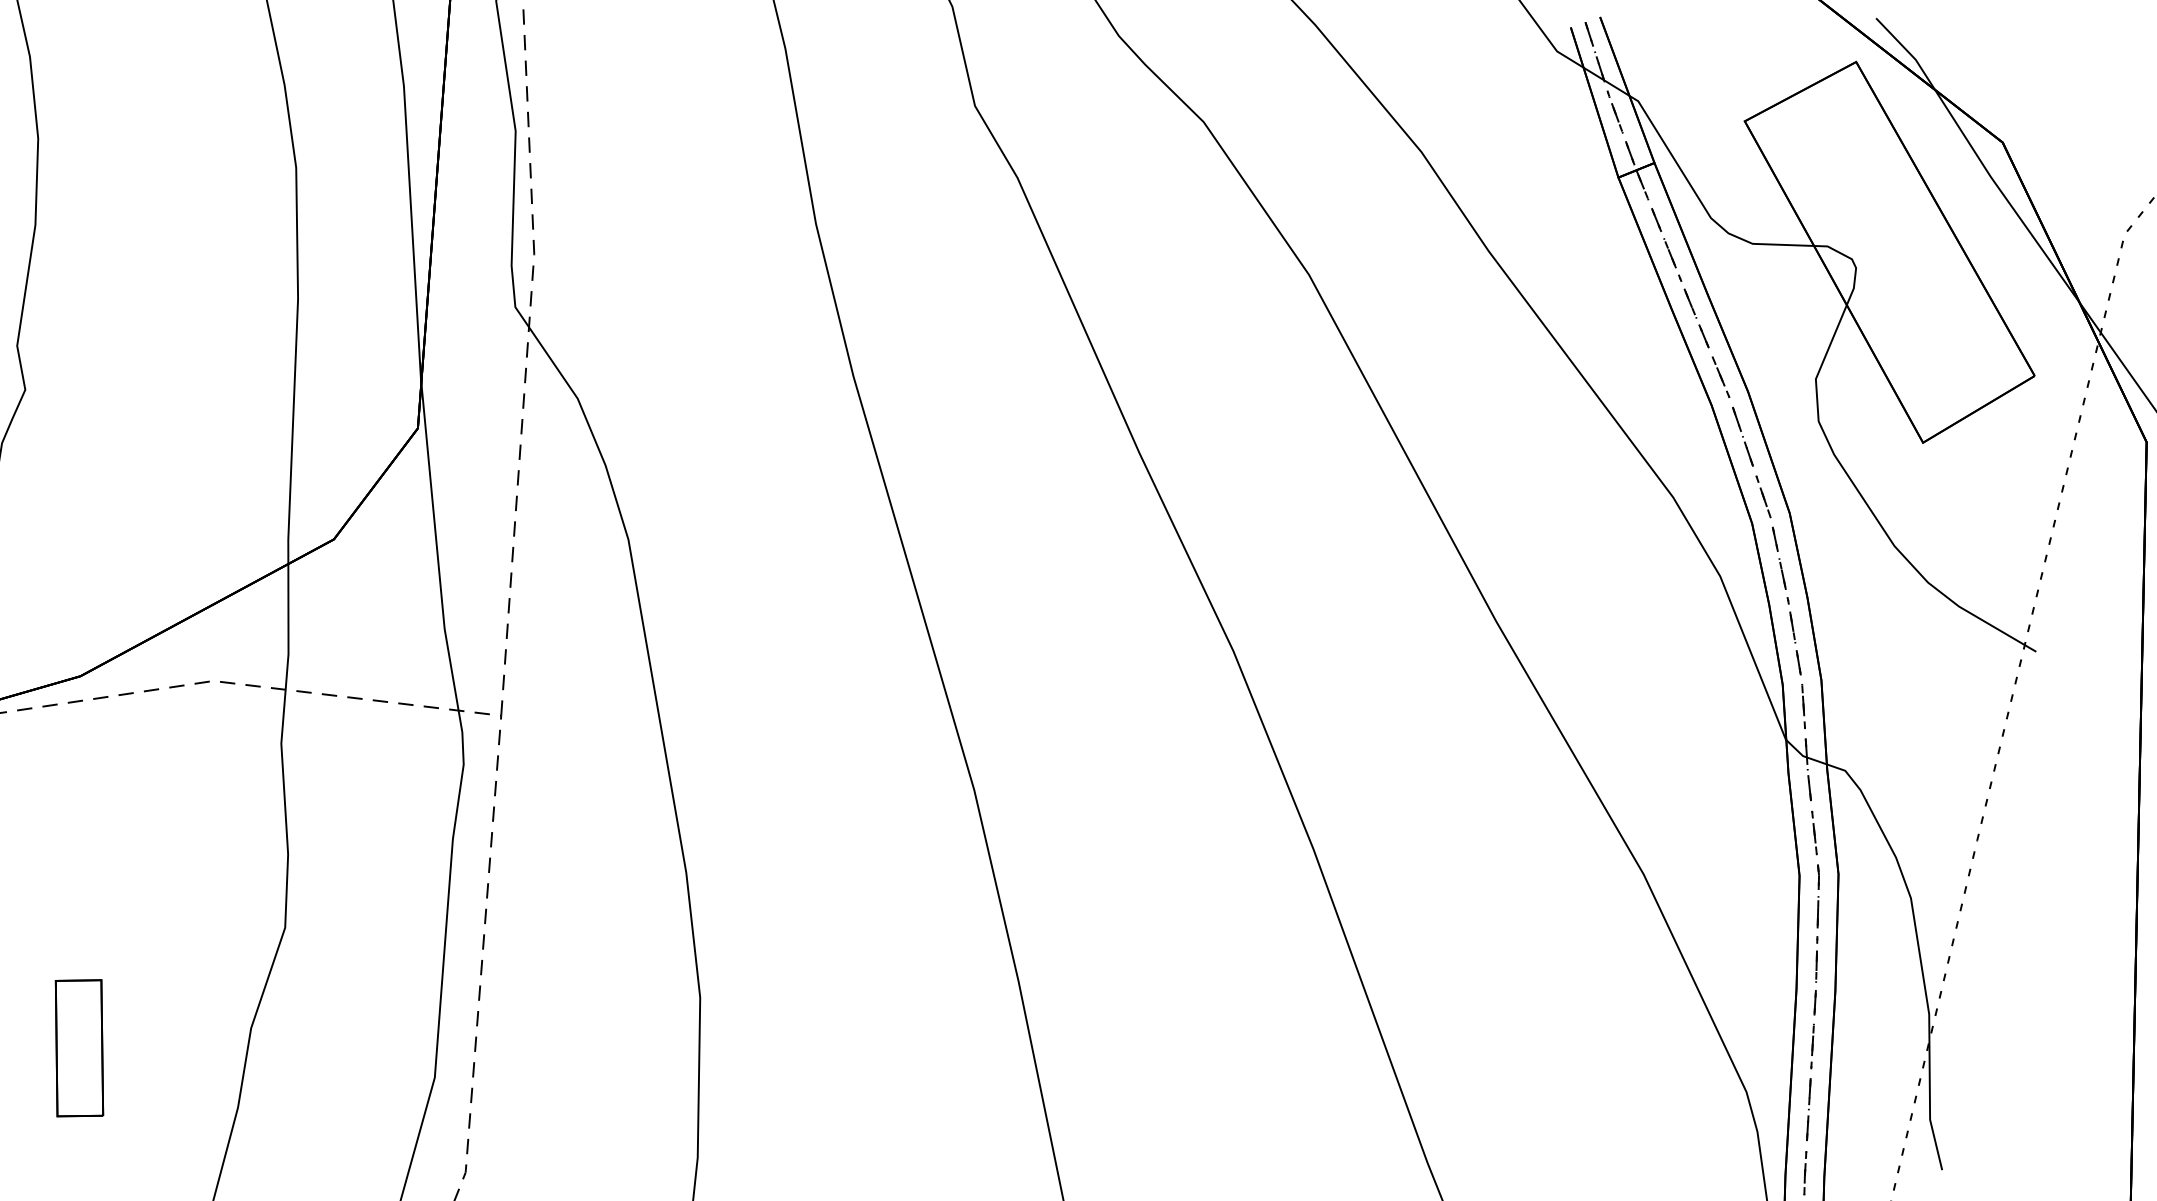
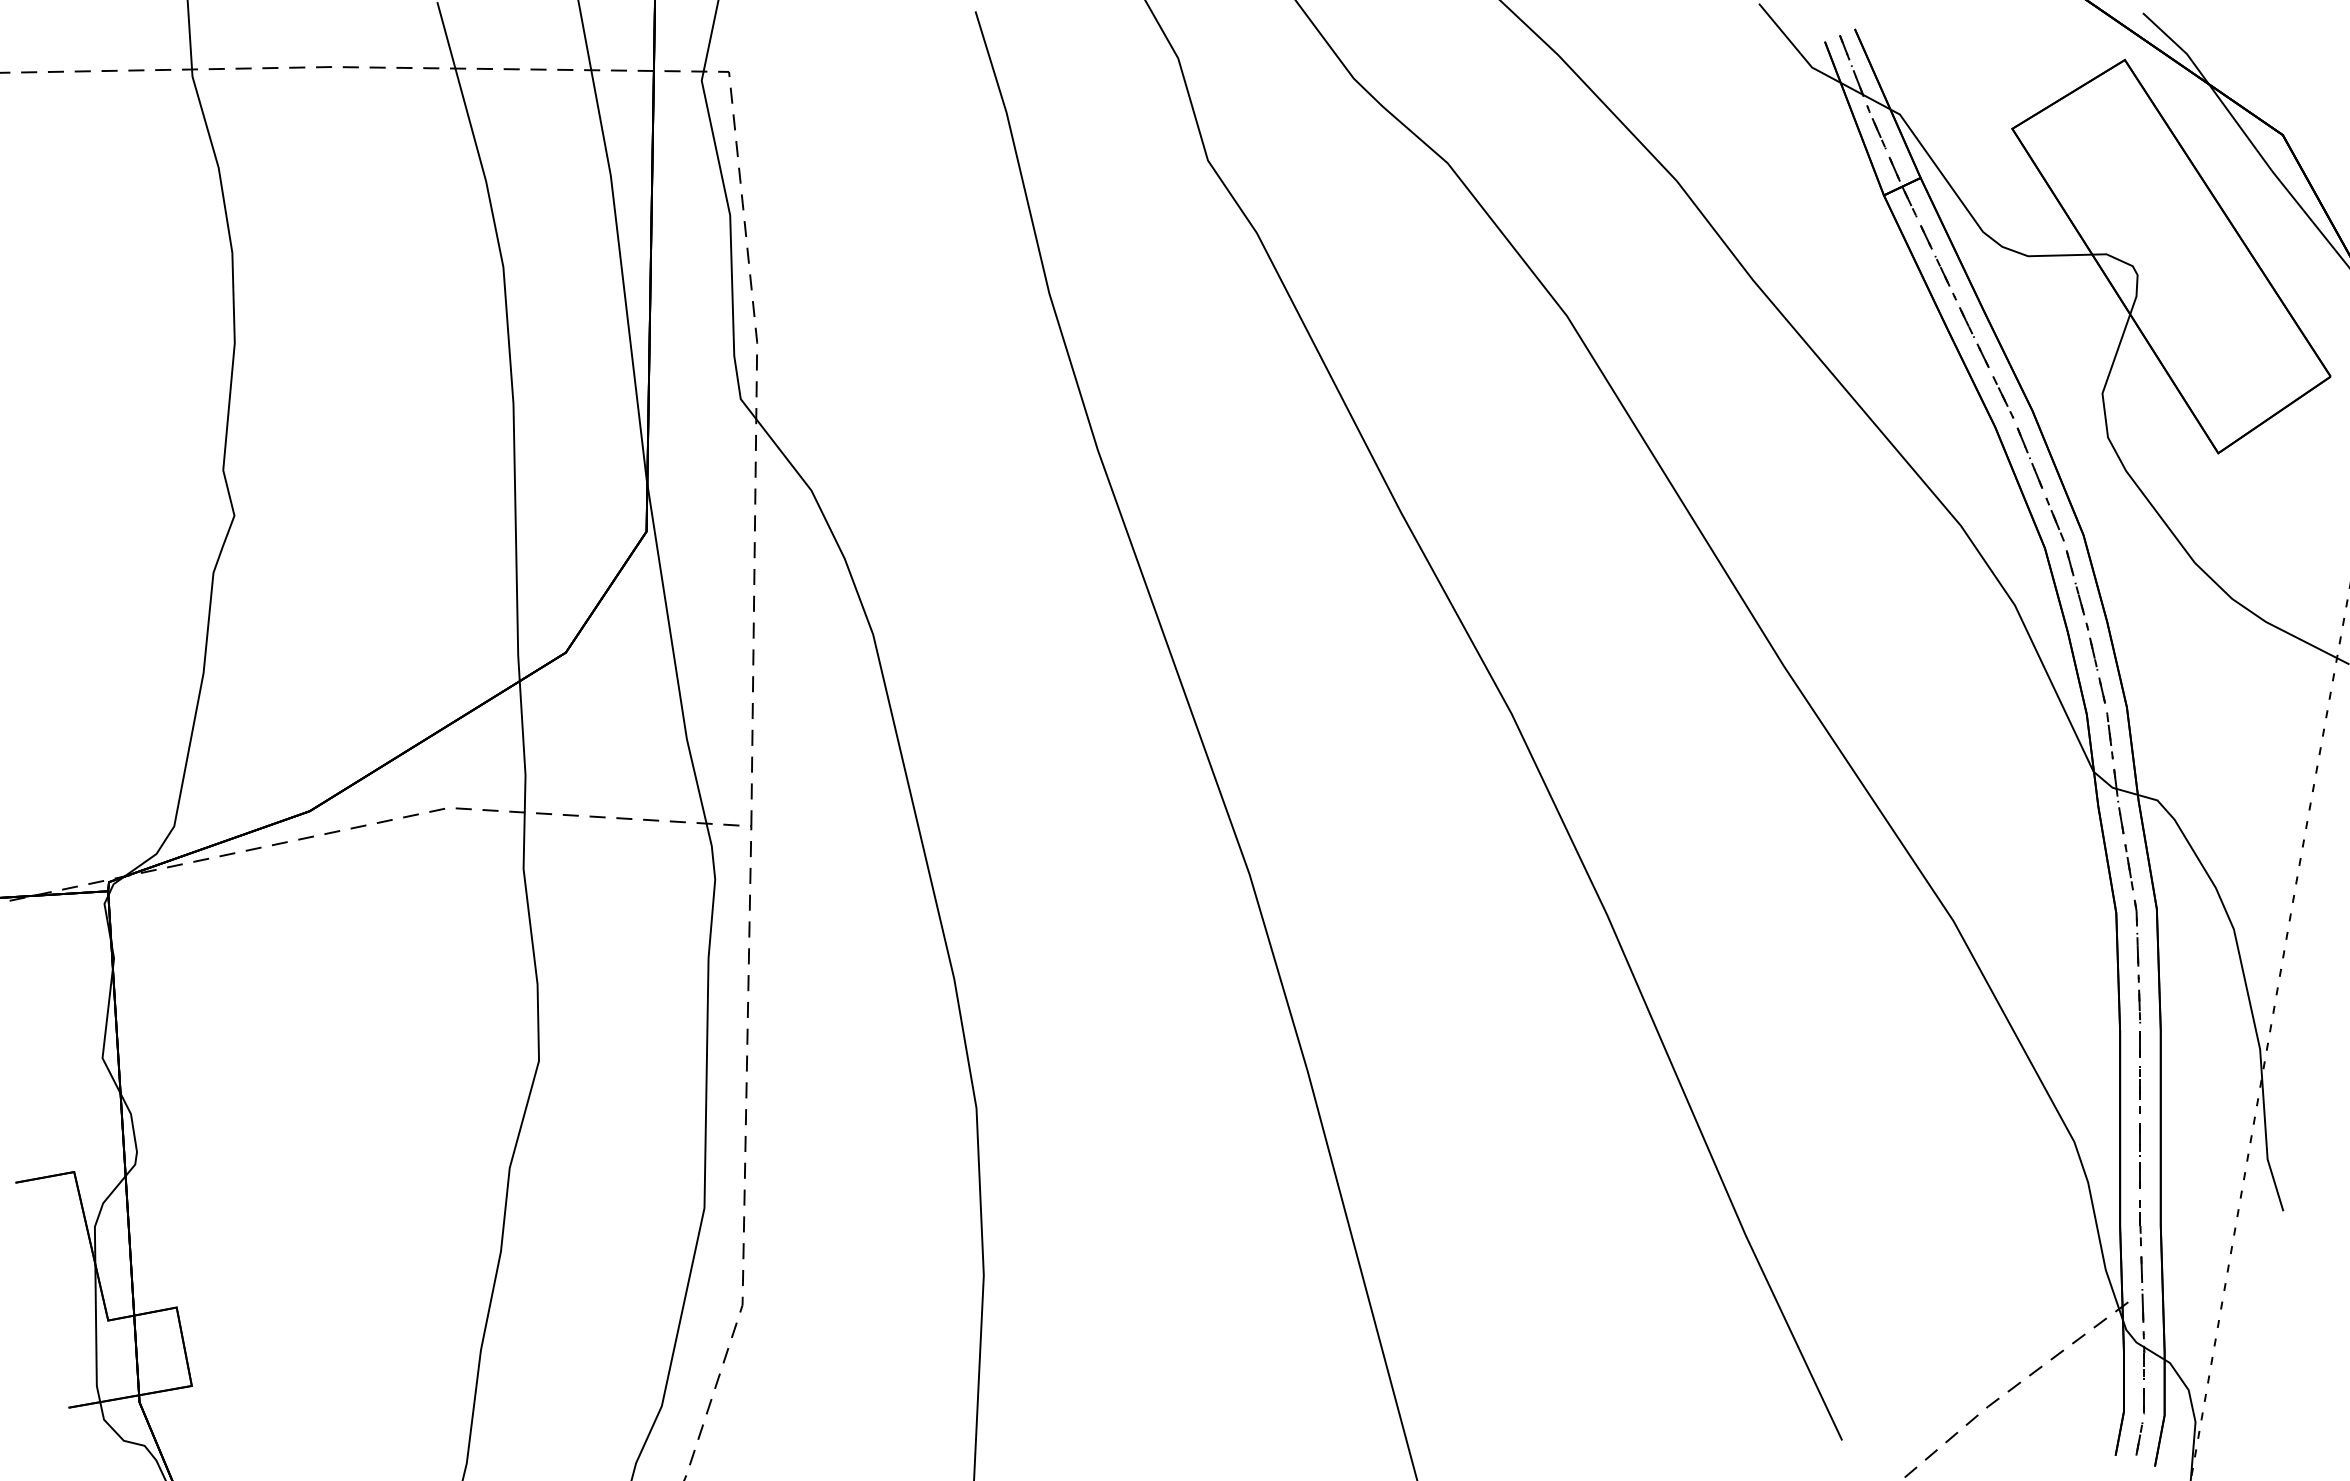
part: (79, 1048) -> (331, 1199), removed

